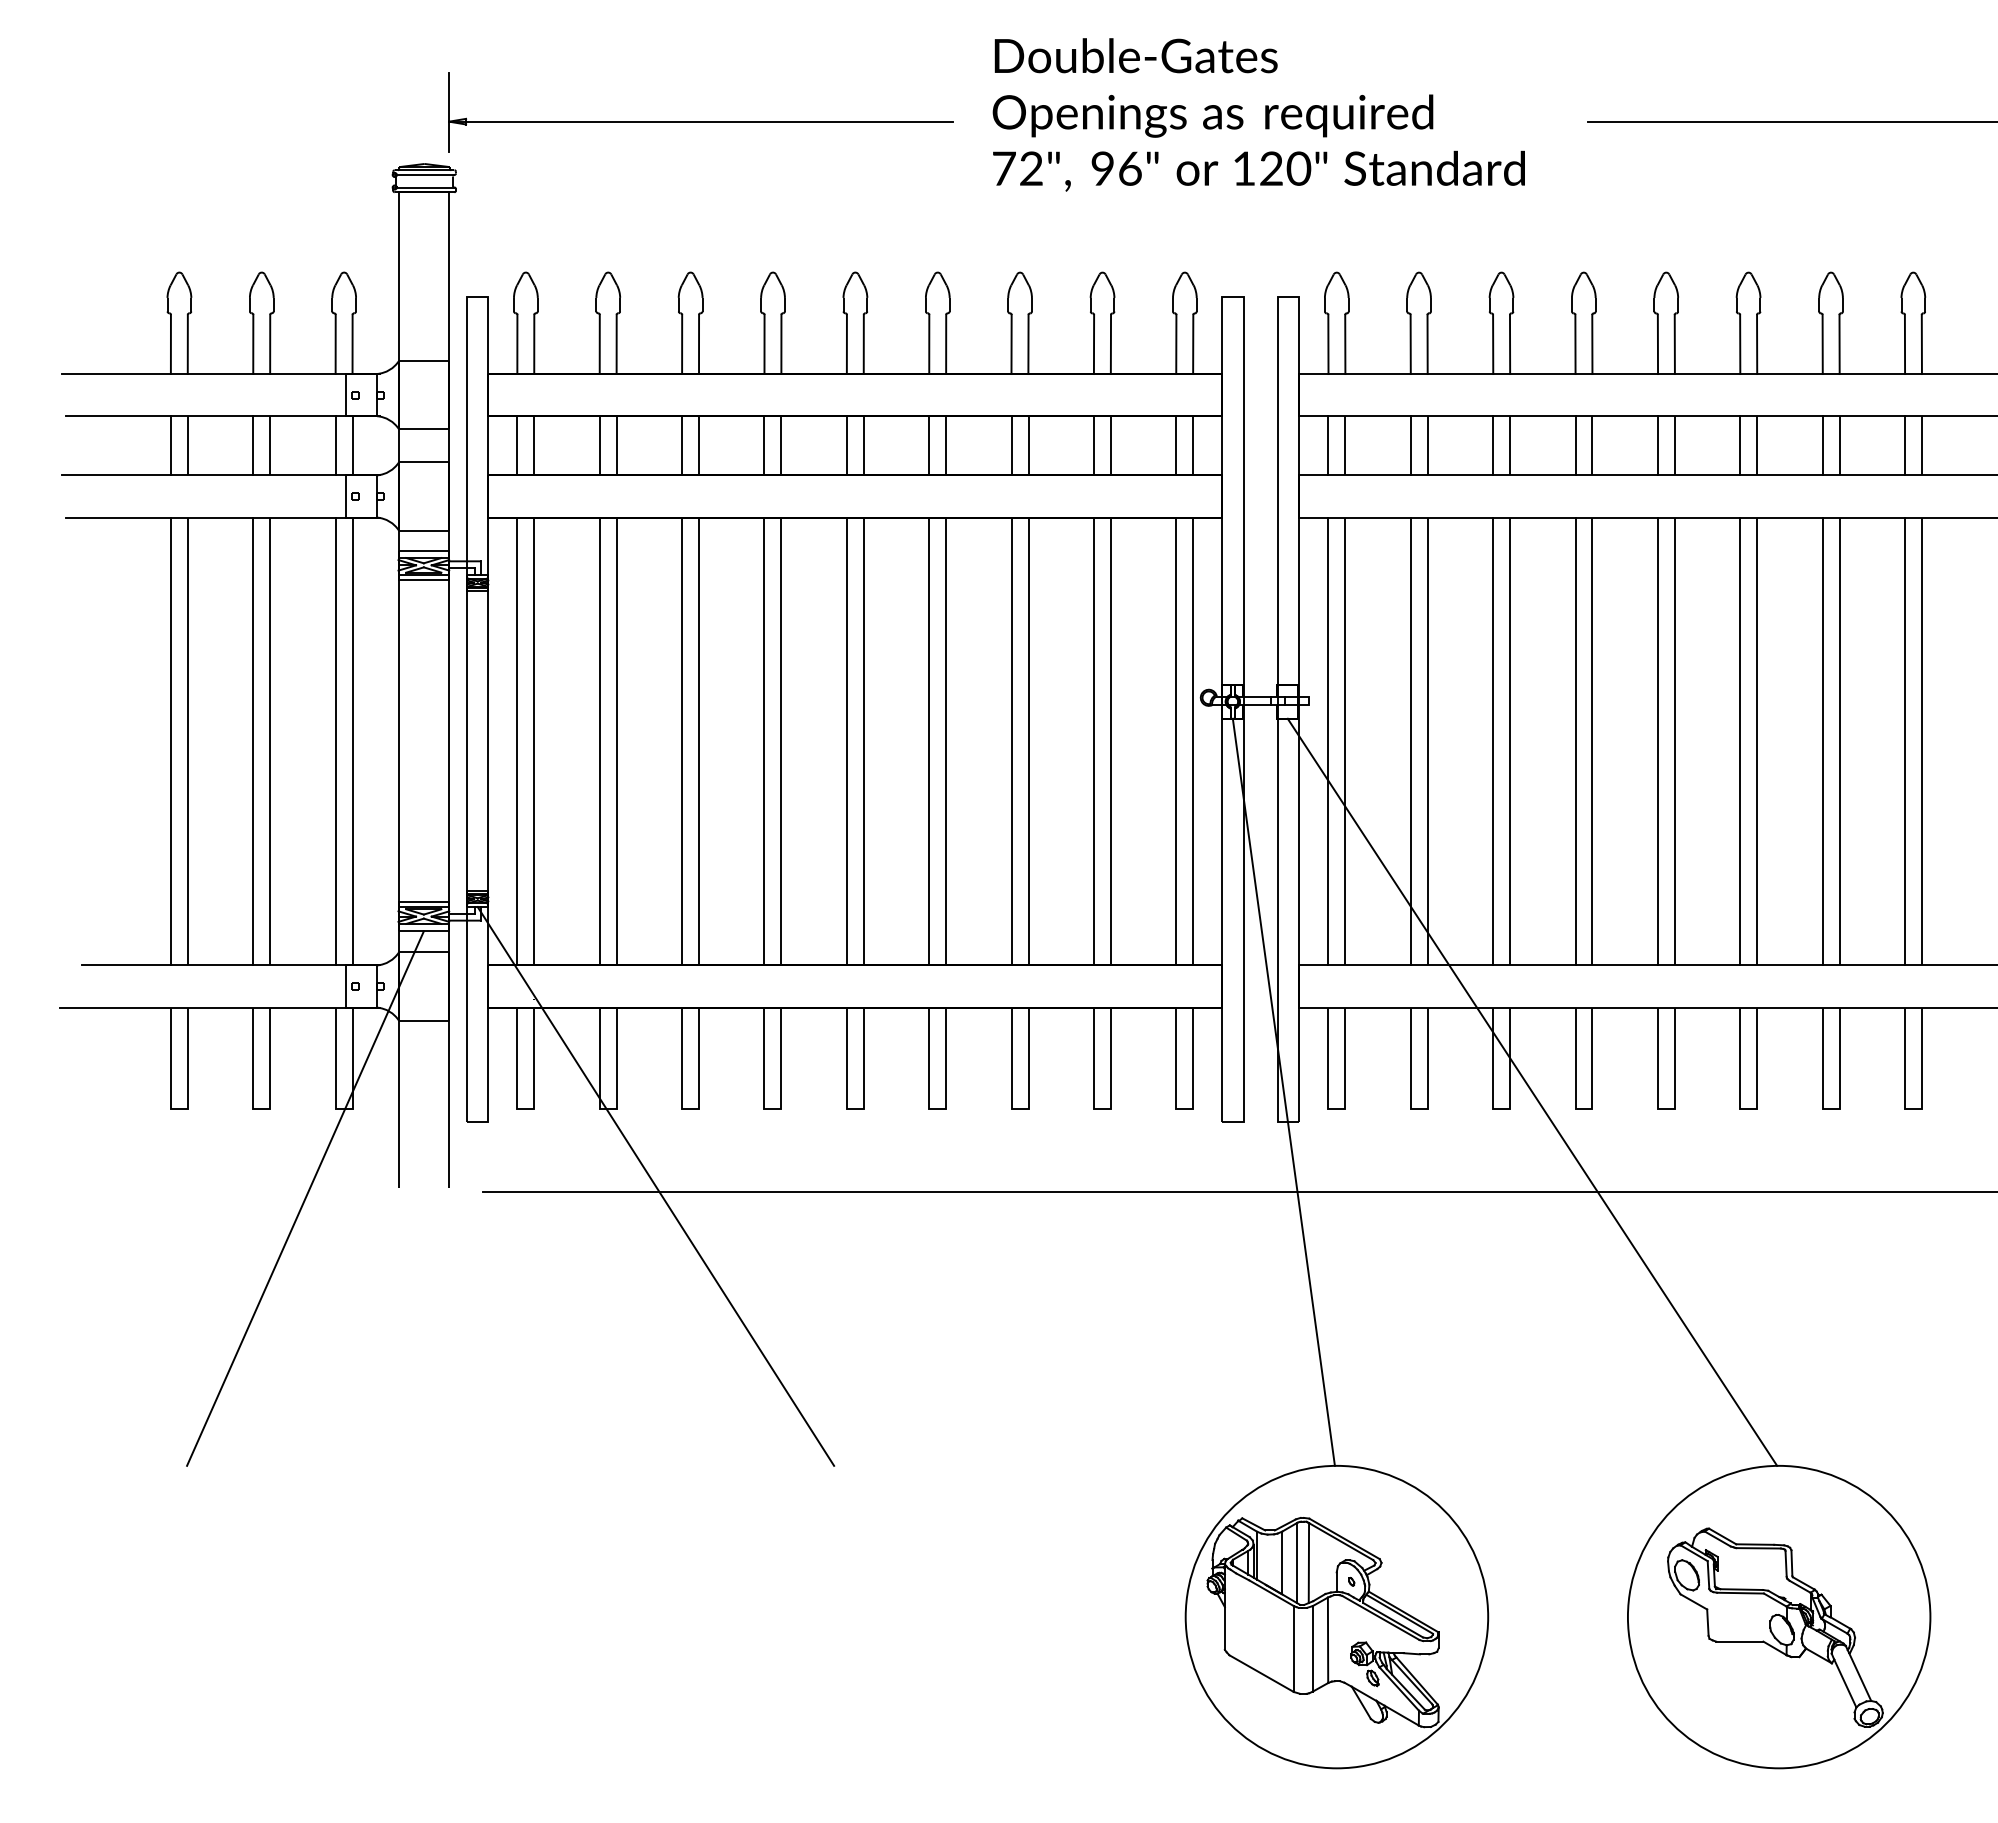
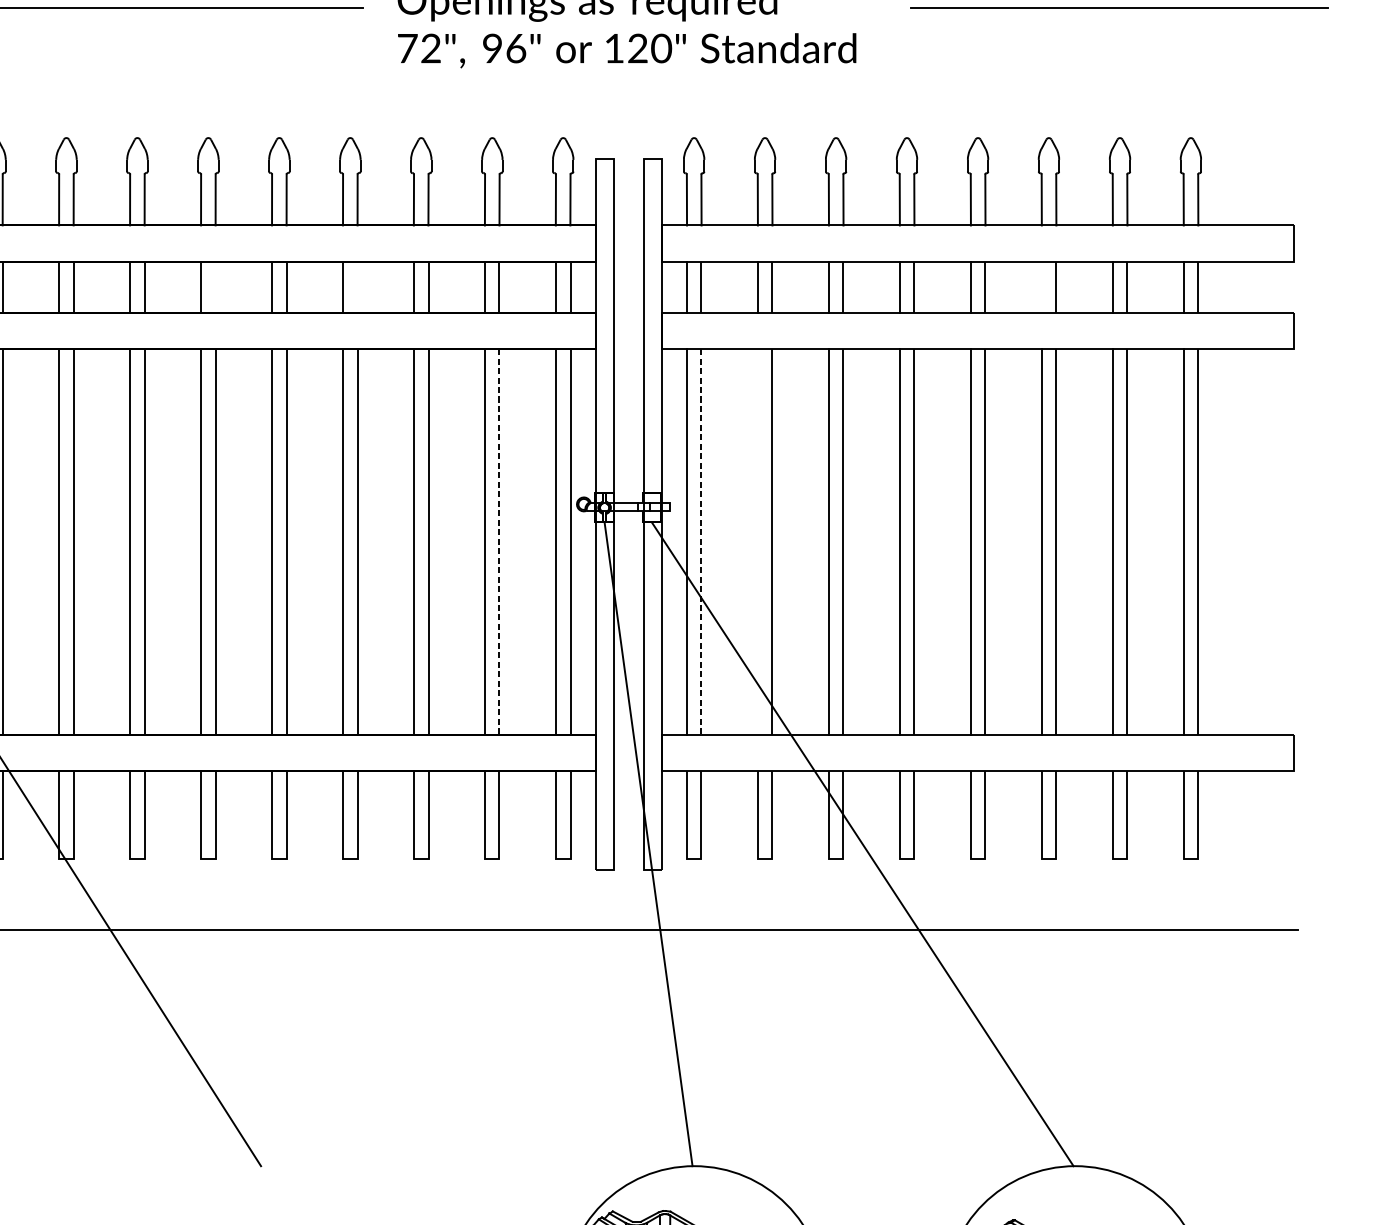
line: (781, 445) -> (215, 287), removed
line: (946, 445) -> (357, 287), removed
line: (1740, 445) -> (1041, 287), removed
line: (1110, 741) -> (499, 542), solid -> dashed
line: (1345, 741) -> (701, 542), solid -> dashed
line: (1410, 741) -> (757, 542), removed

